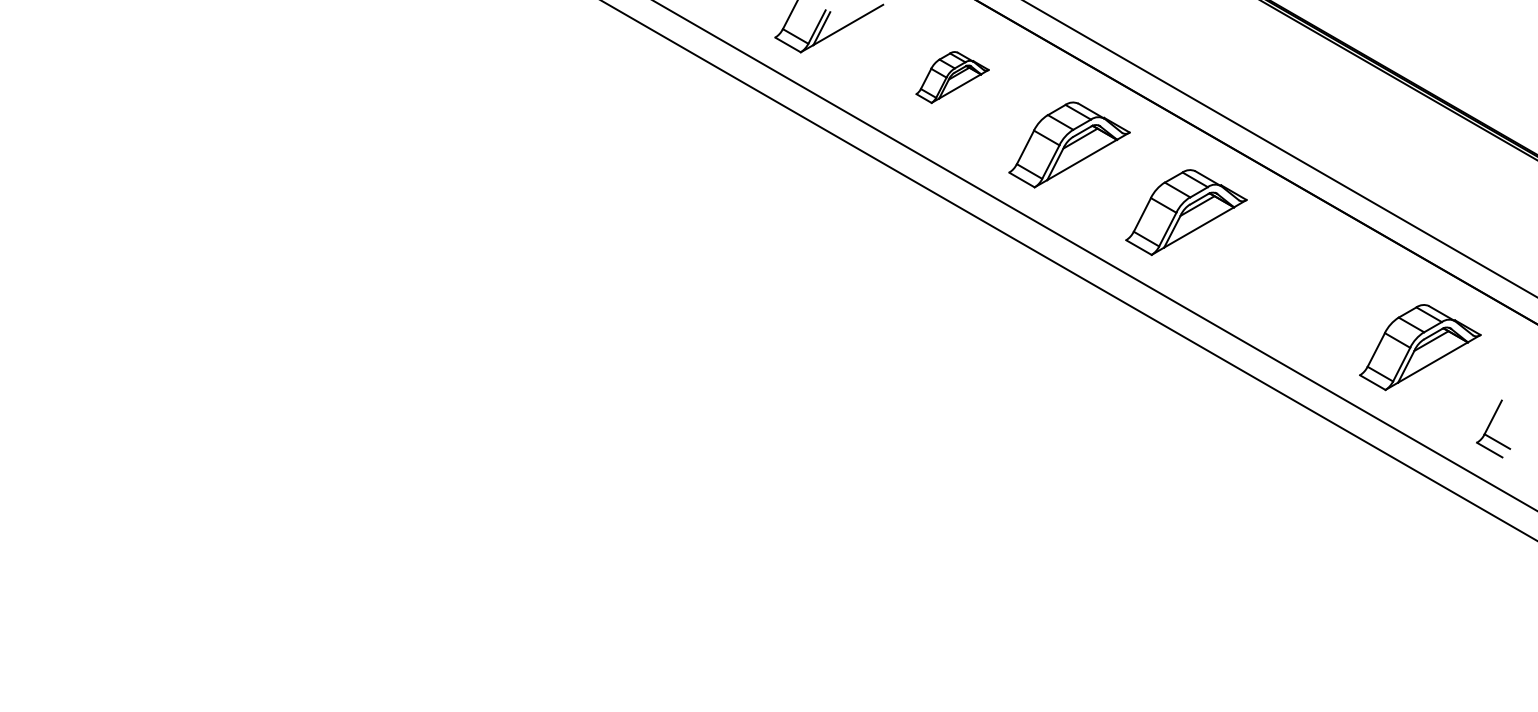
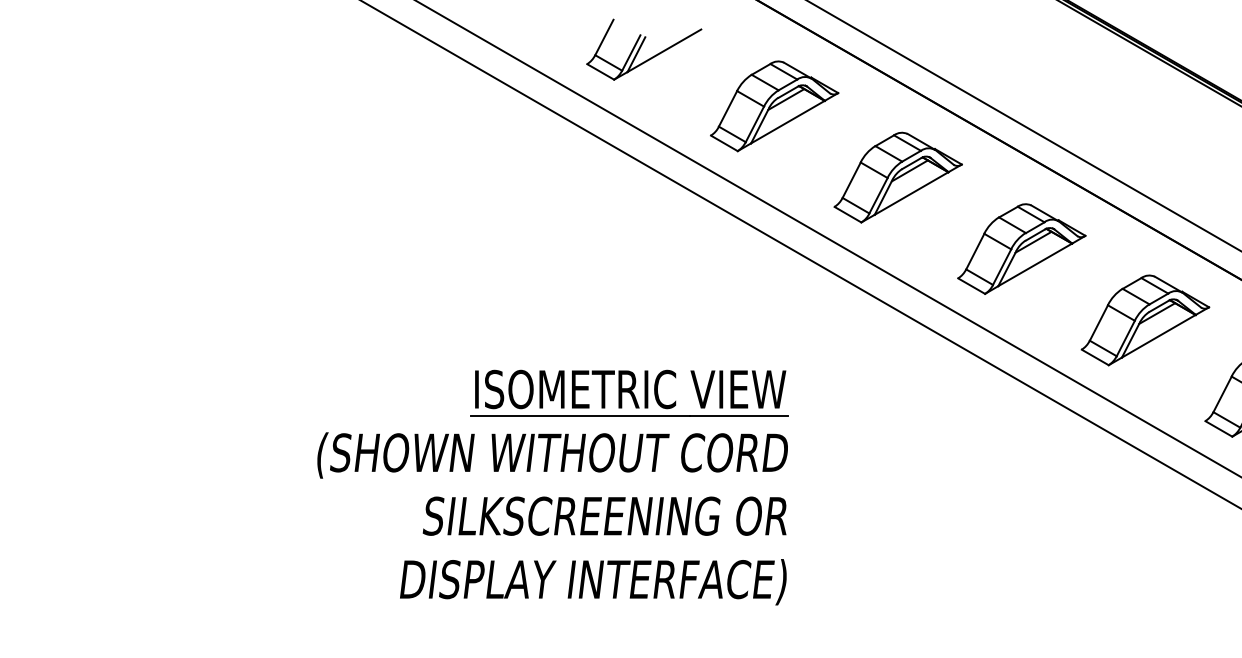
part: (952, 77) -> (774, 106), size x1.67
part: (1303, 279) -> (1145, 319), added
part: (739, 447) -> (549, 497), added

